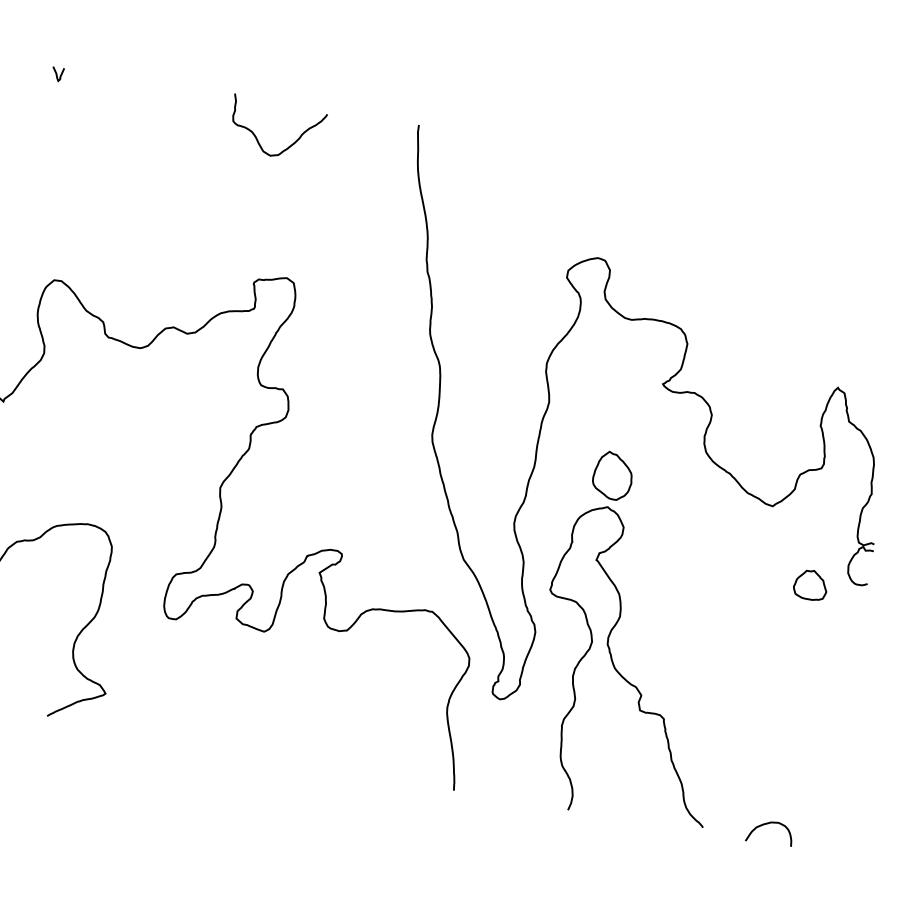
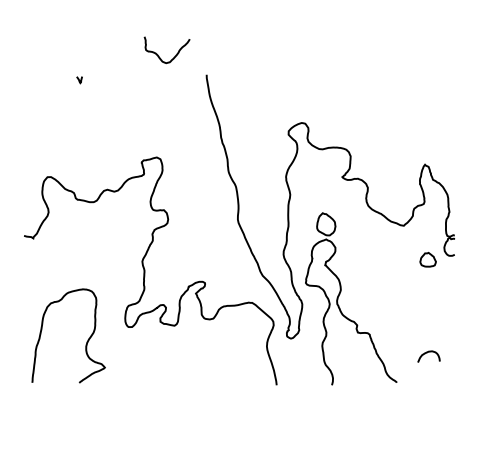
curve: (57, 75) -> (79, 80), moved
curve: (257, 135) -> (158, 54), moved
curve: (768, 825) -> (427, 353), moved

